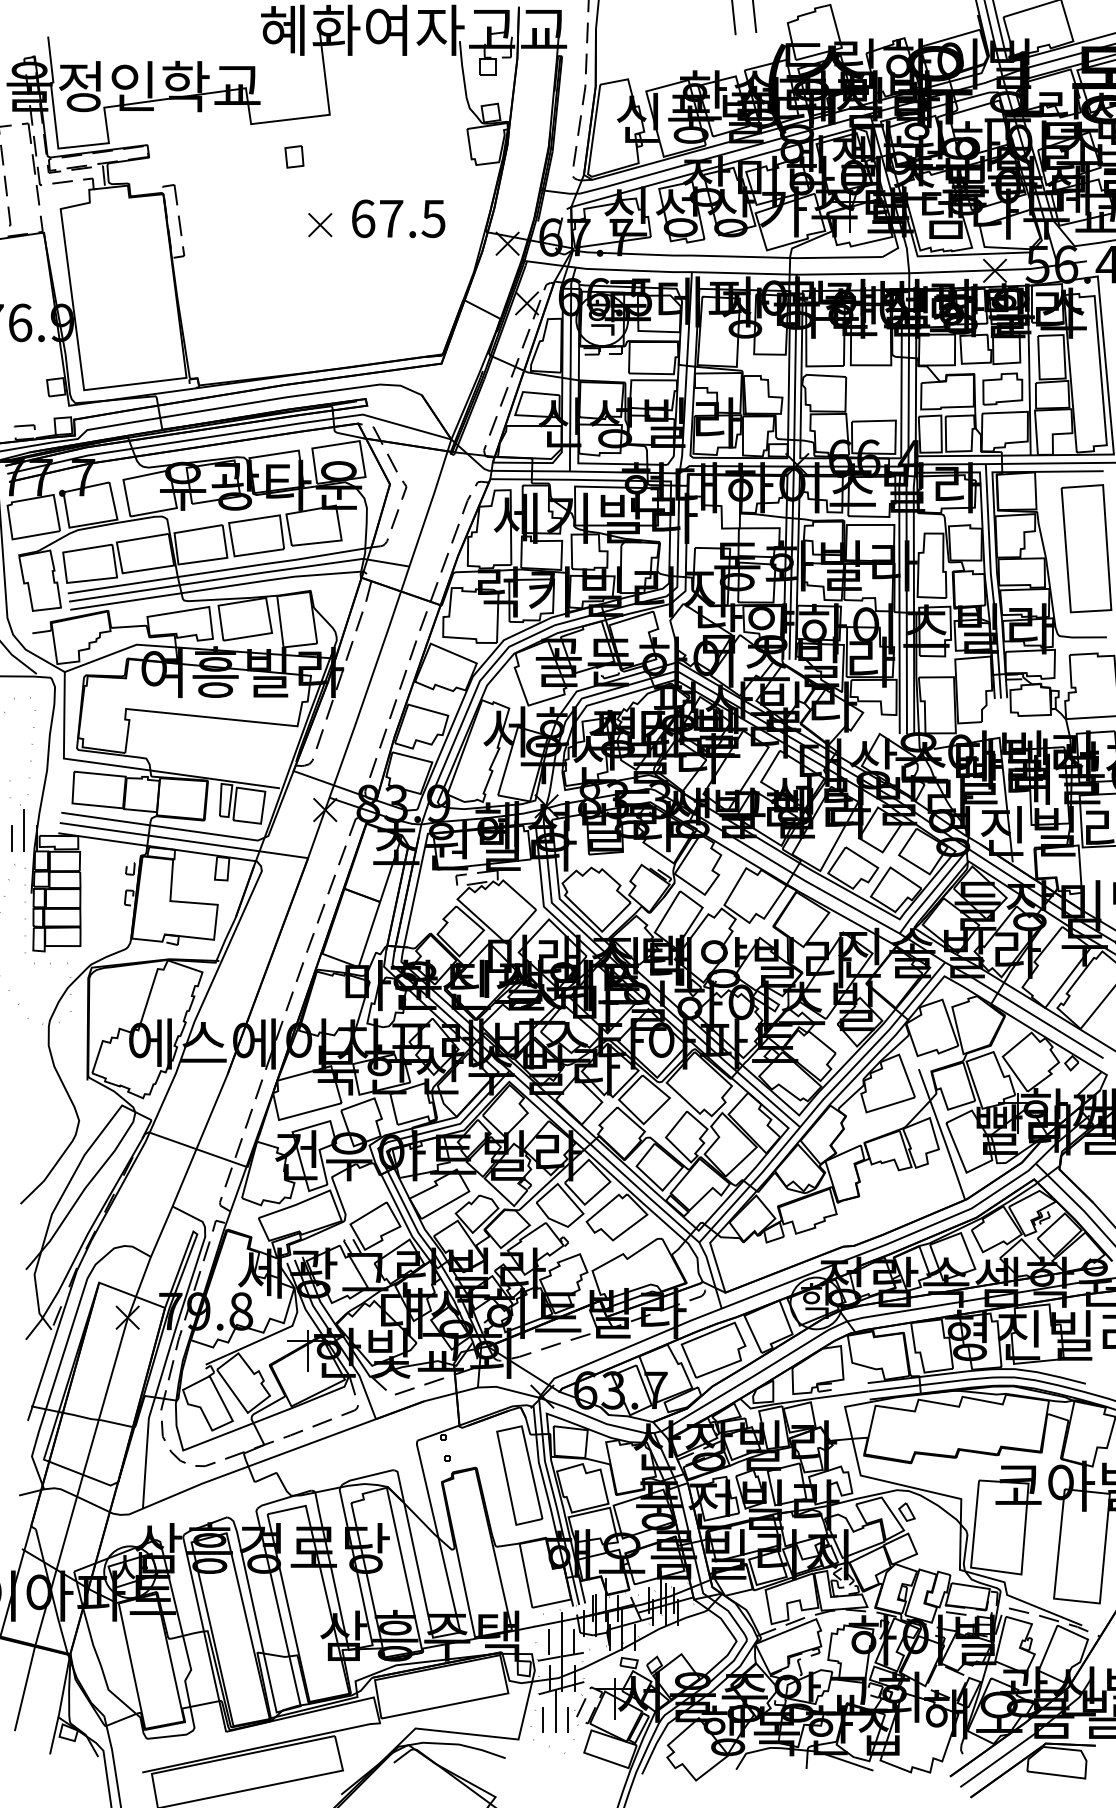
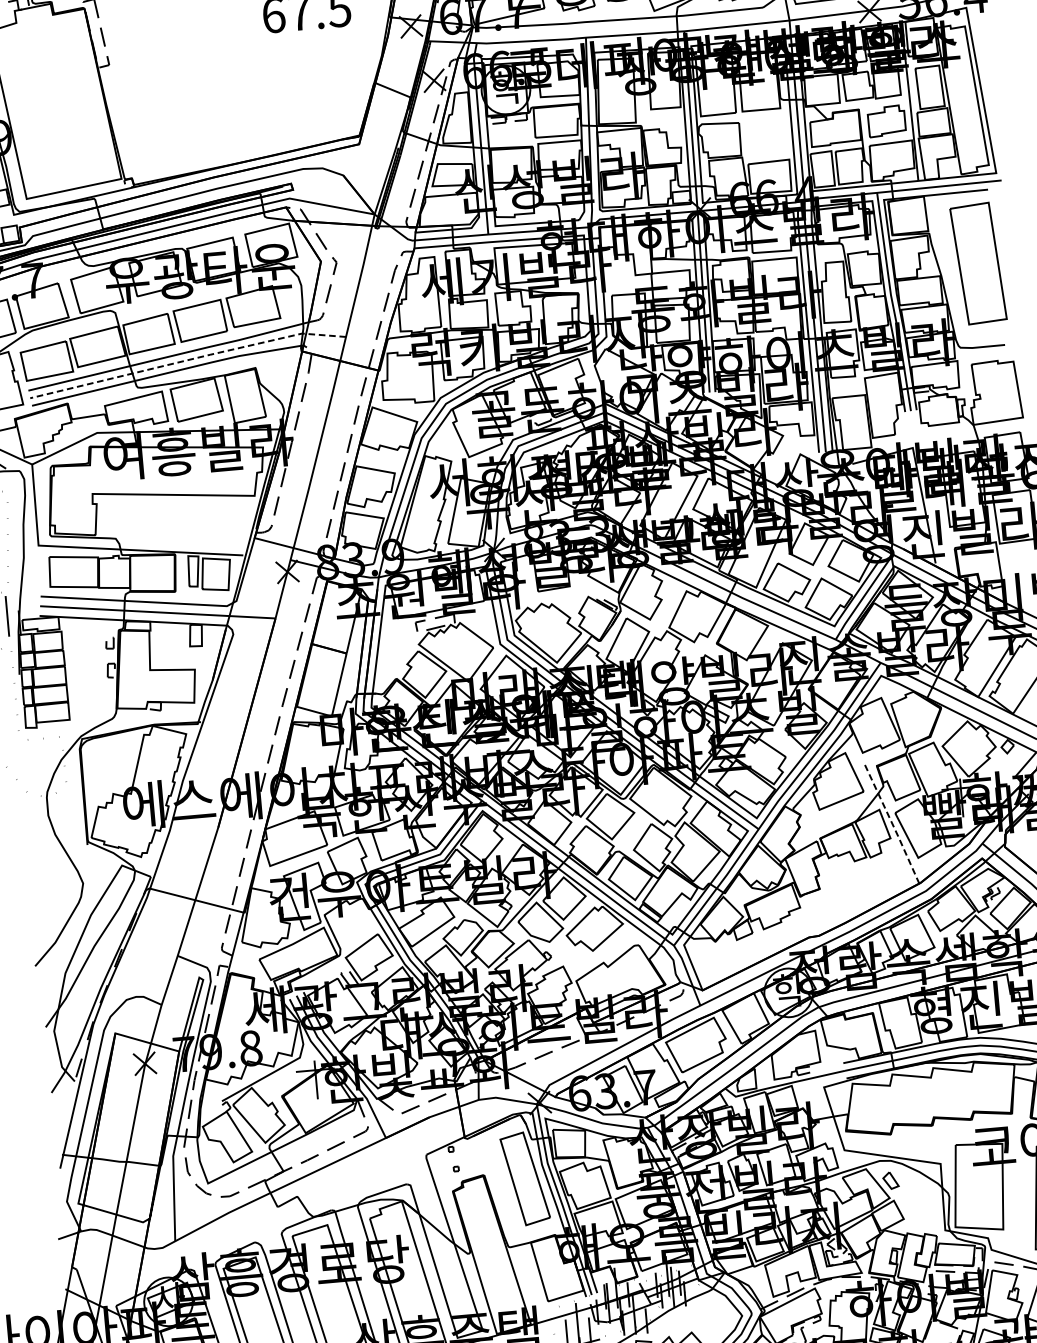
part: (320, 225) -> (234, 25), removed
line: (239, 576) -> (187, 360), solid -> dashed
line: (942, 1135) -> (892, 825), solid -> dashed

